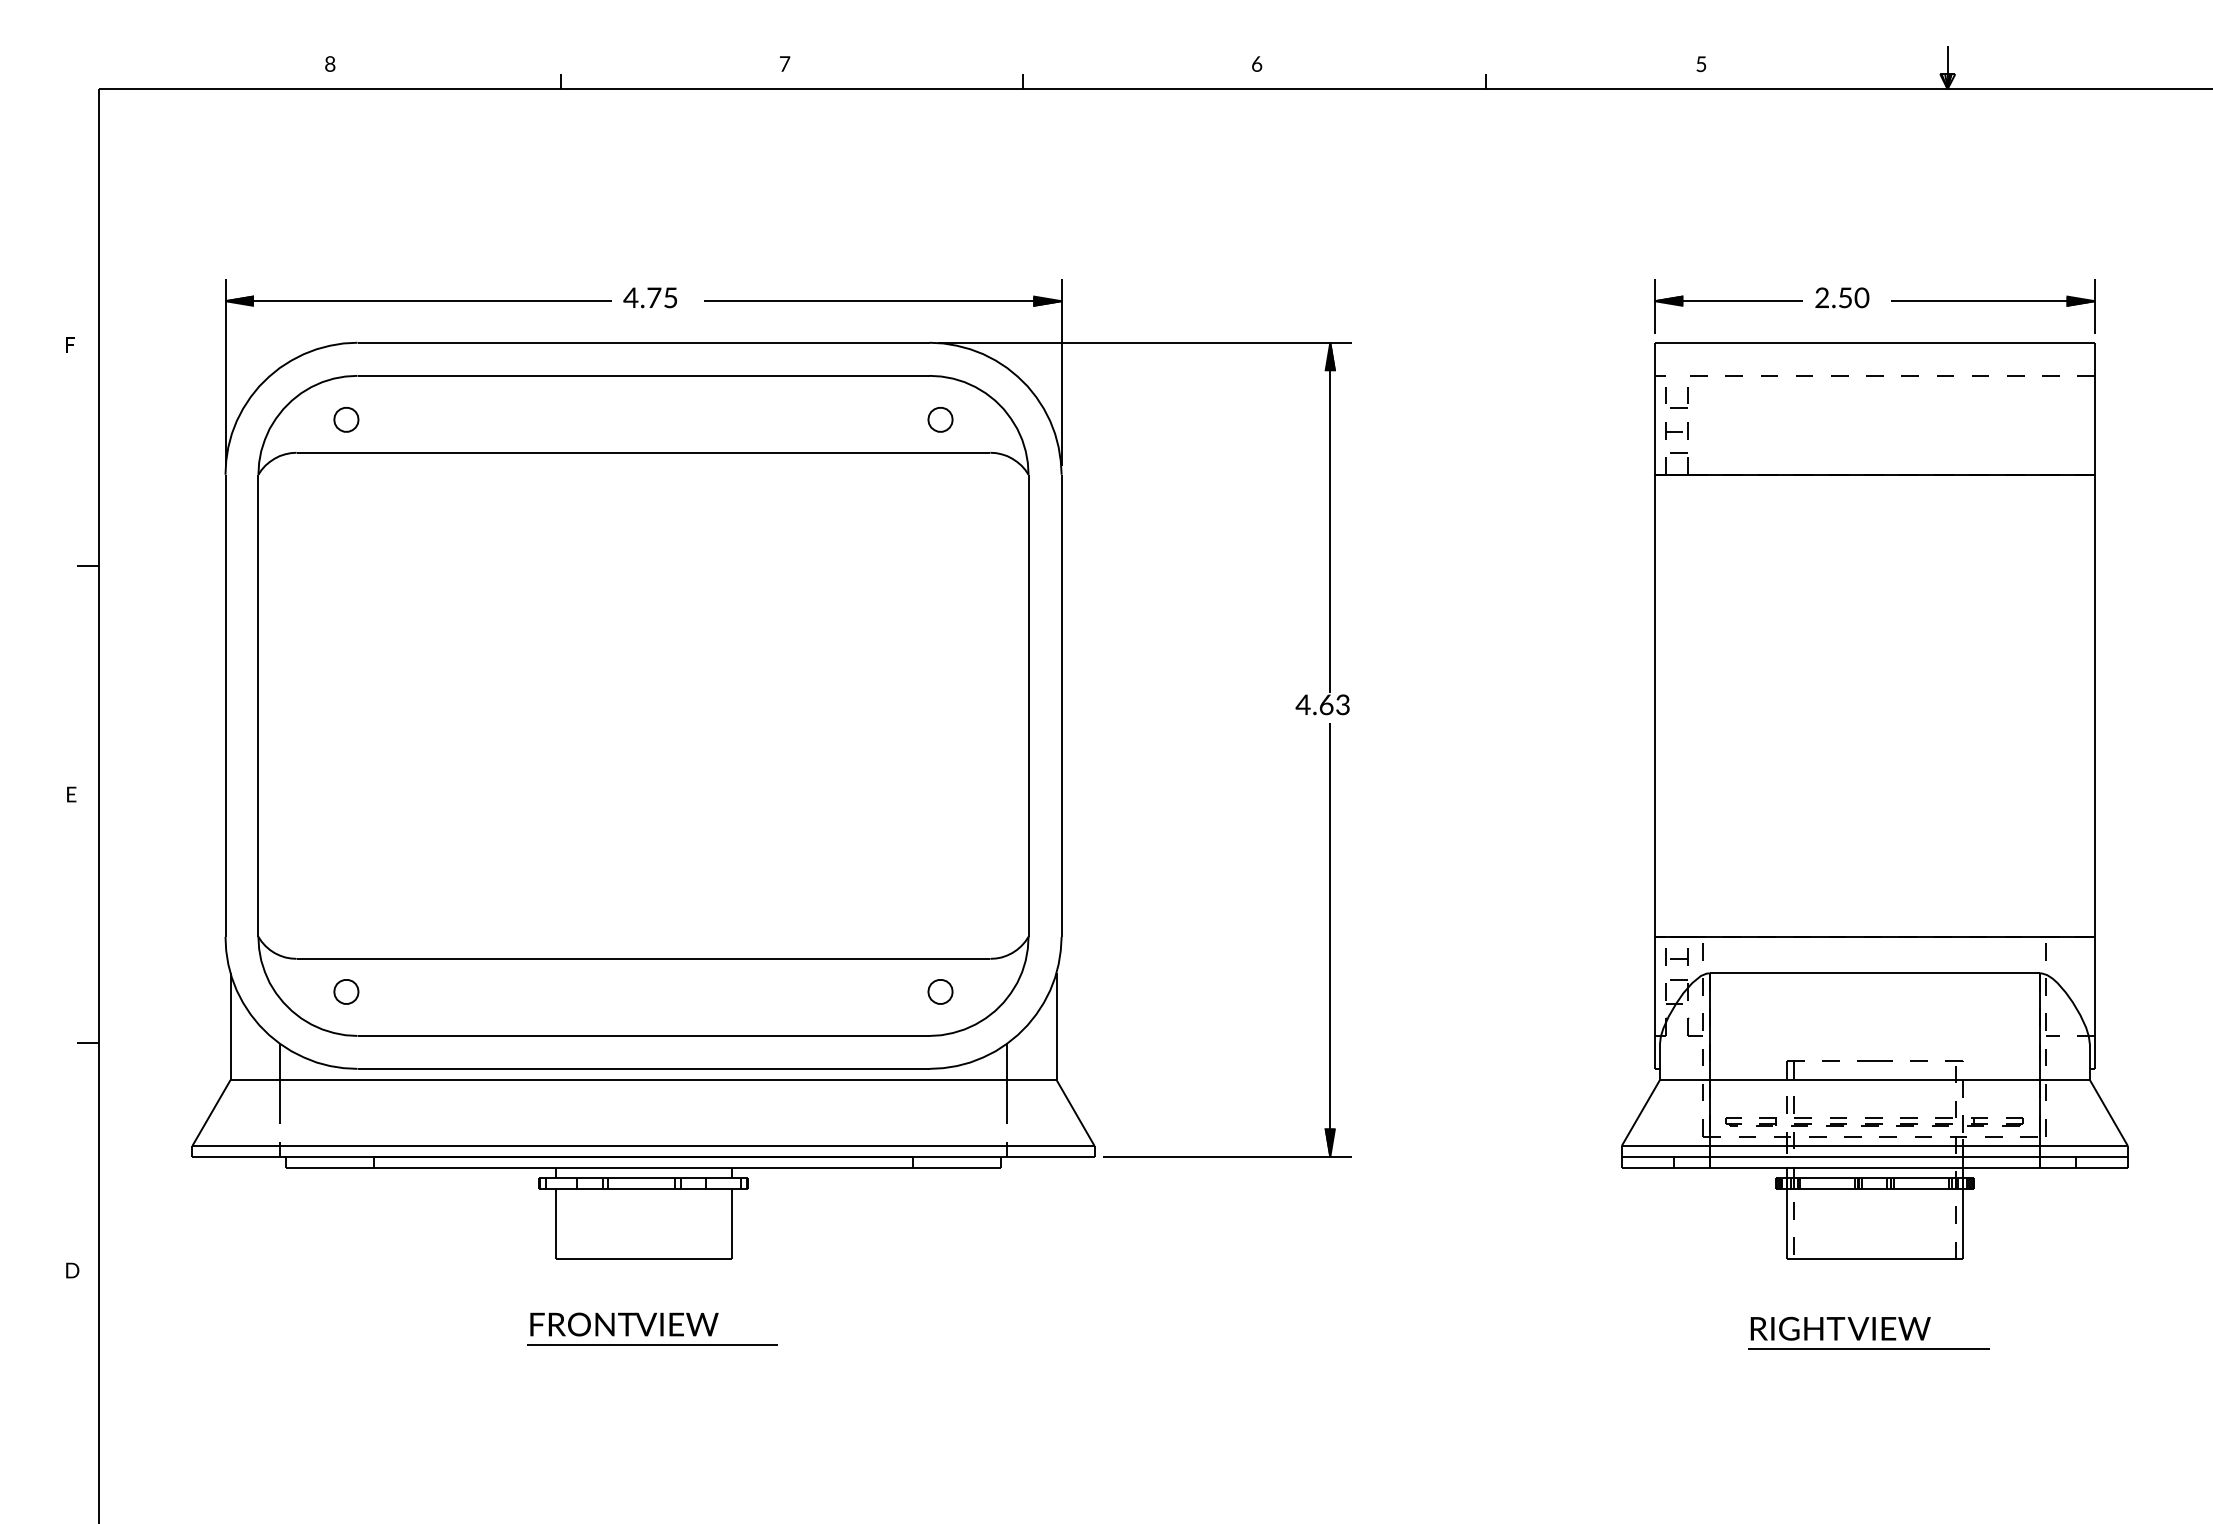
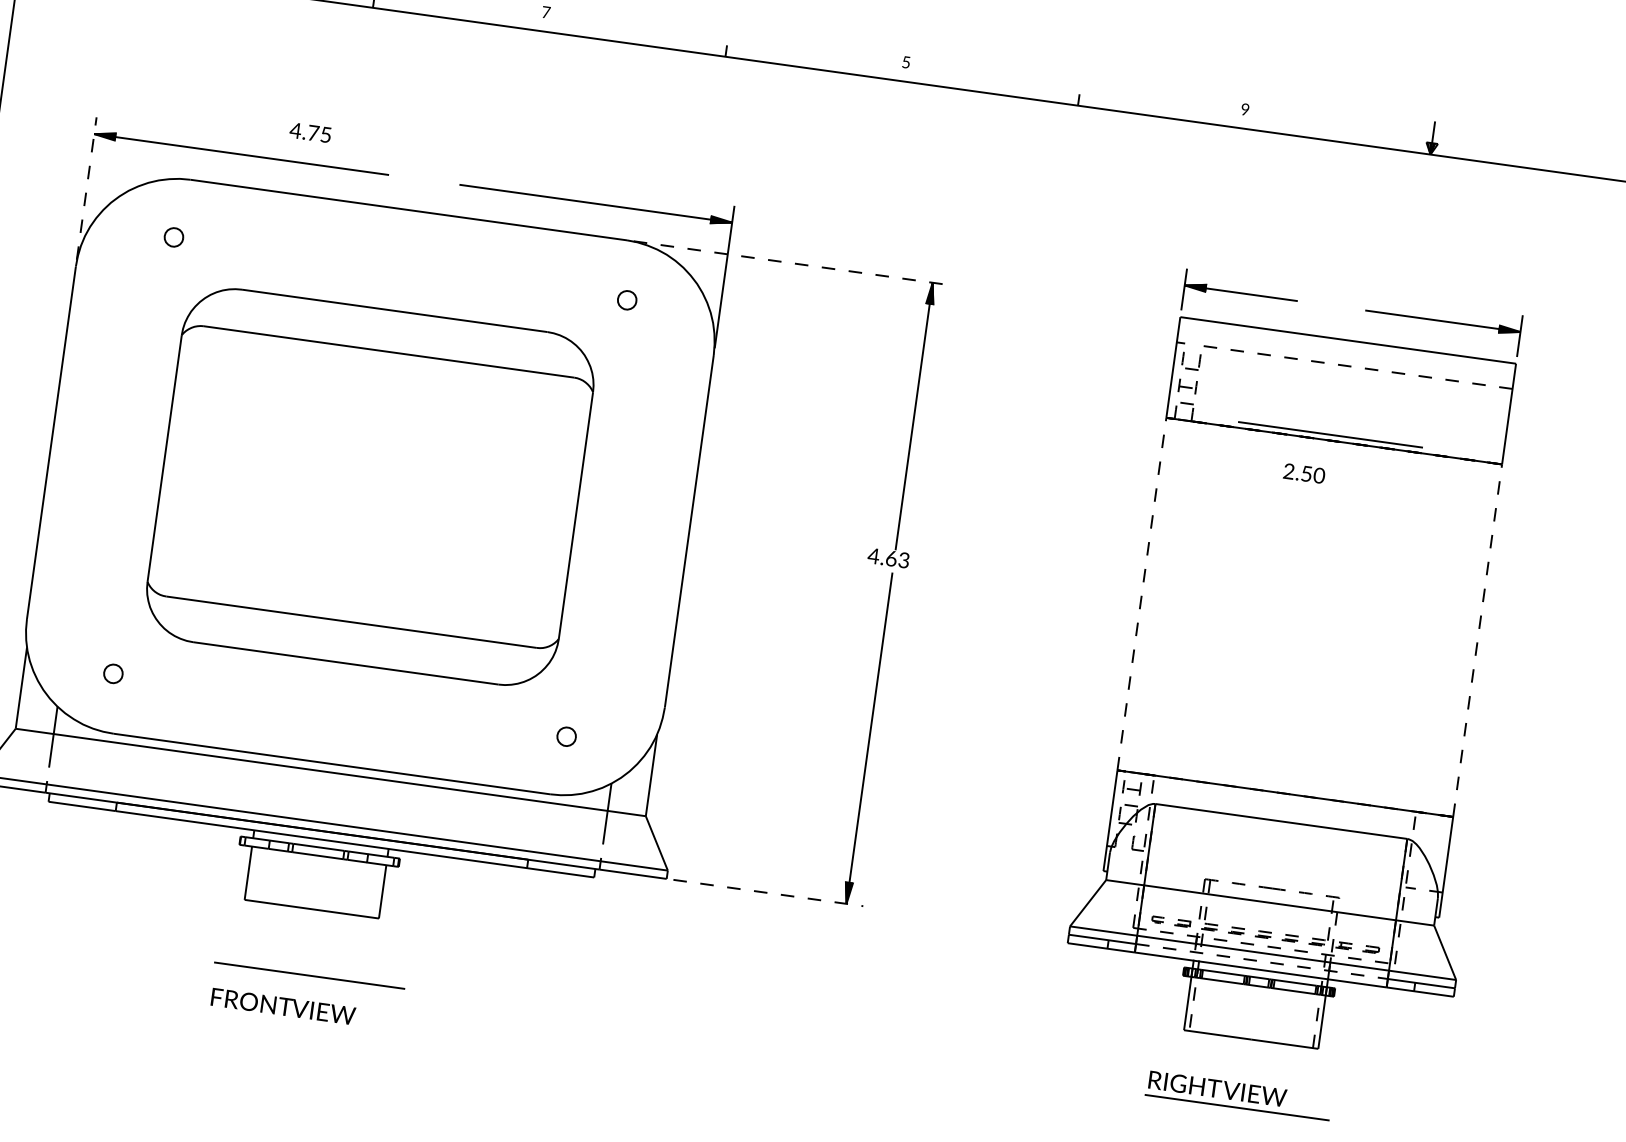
text: (1257, 63) -> (906, 62), 6 -> 5
text: (1701, 64) -> (1245, 109), 5 -> 9
text: (650, 297) -> (310, 132), moved
text: (1842, 297) -> (1304, 473), moved
line: (1145, 342) -> (791, 263), solid -> dashed
line: (225, 372) -> (86, 188), solid -> dashed
line: (1868, 466) -> (1330, 434), added
part: (643, 705) -> (370, 486), size x0.7
line: (1654, 705) -> (1141, 593), solid -> dashed
line: (2094, 705) -> (1477, 640), solid -> dashed
line: (1228, 1156) -> (768, 892), solid -> dashed
line: (1875, 1156) -> (1262, 961), solid -> dashed
text: (624, 1324) -> (283, 1006), moved

